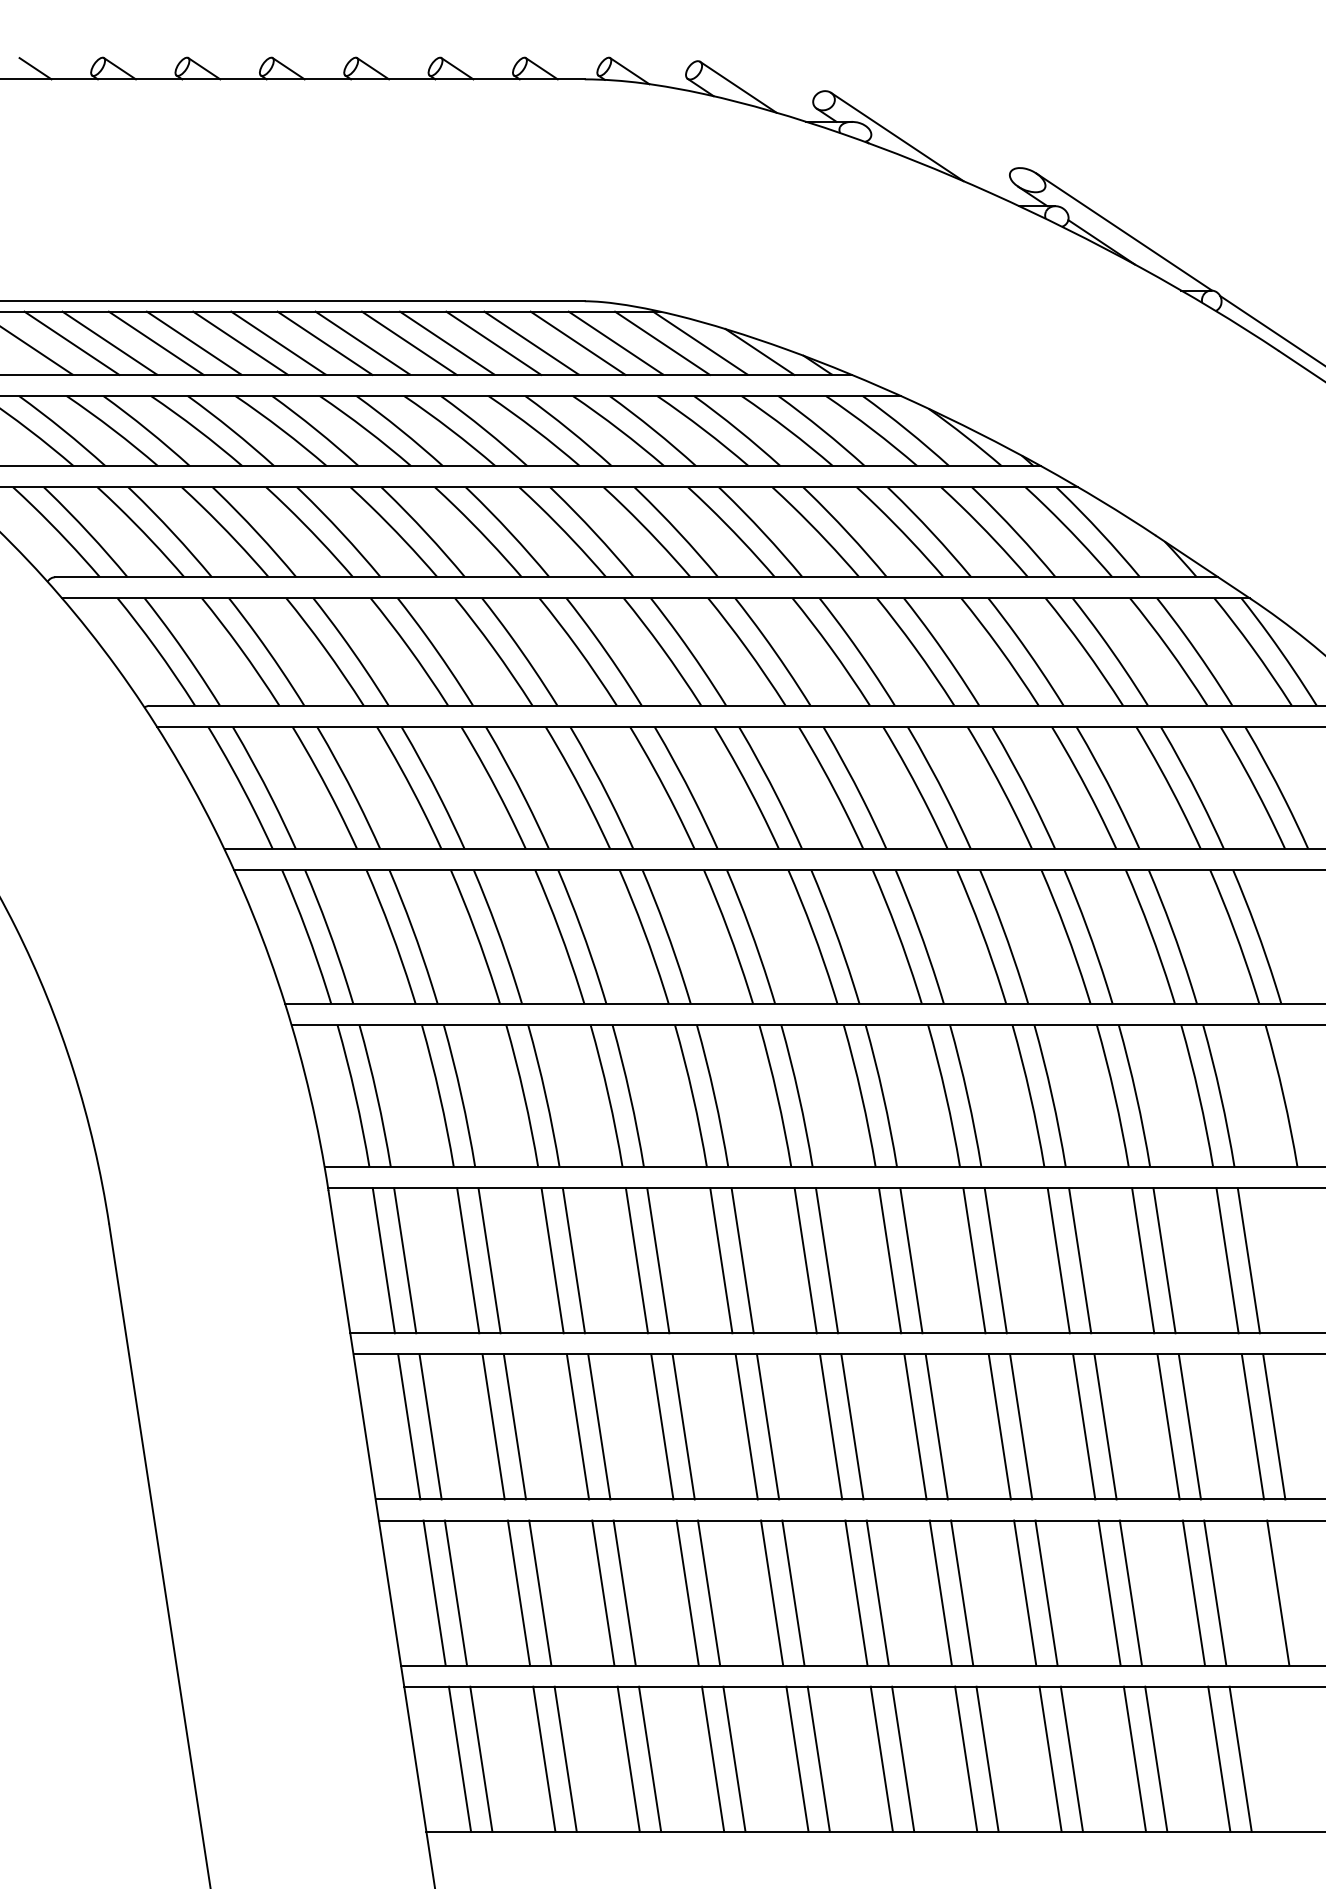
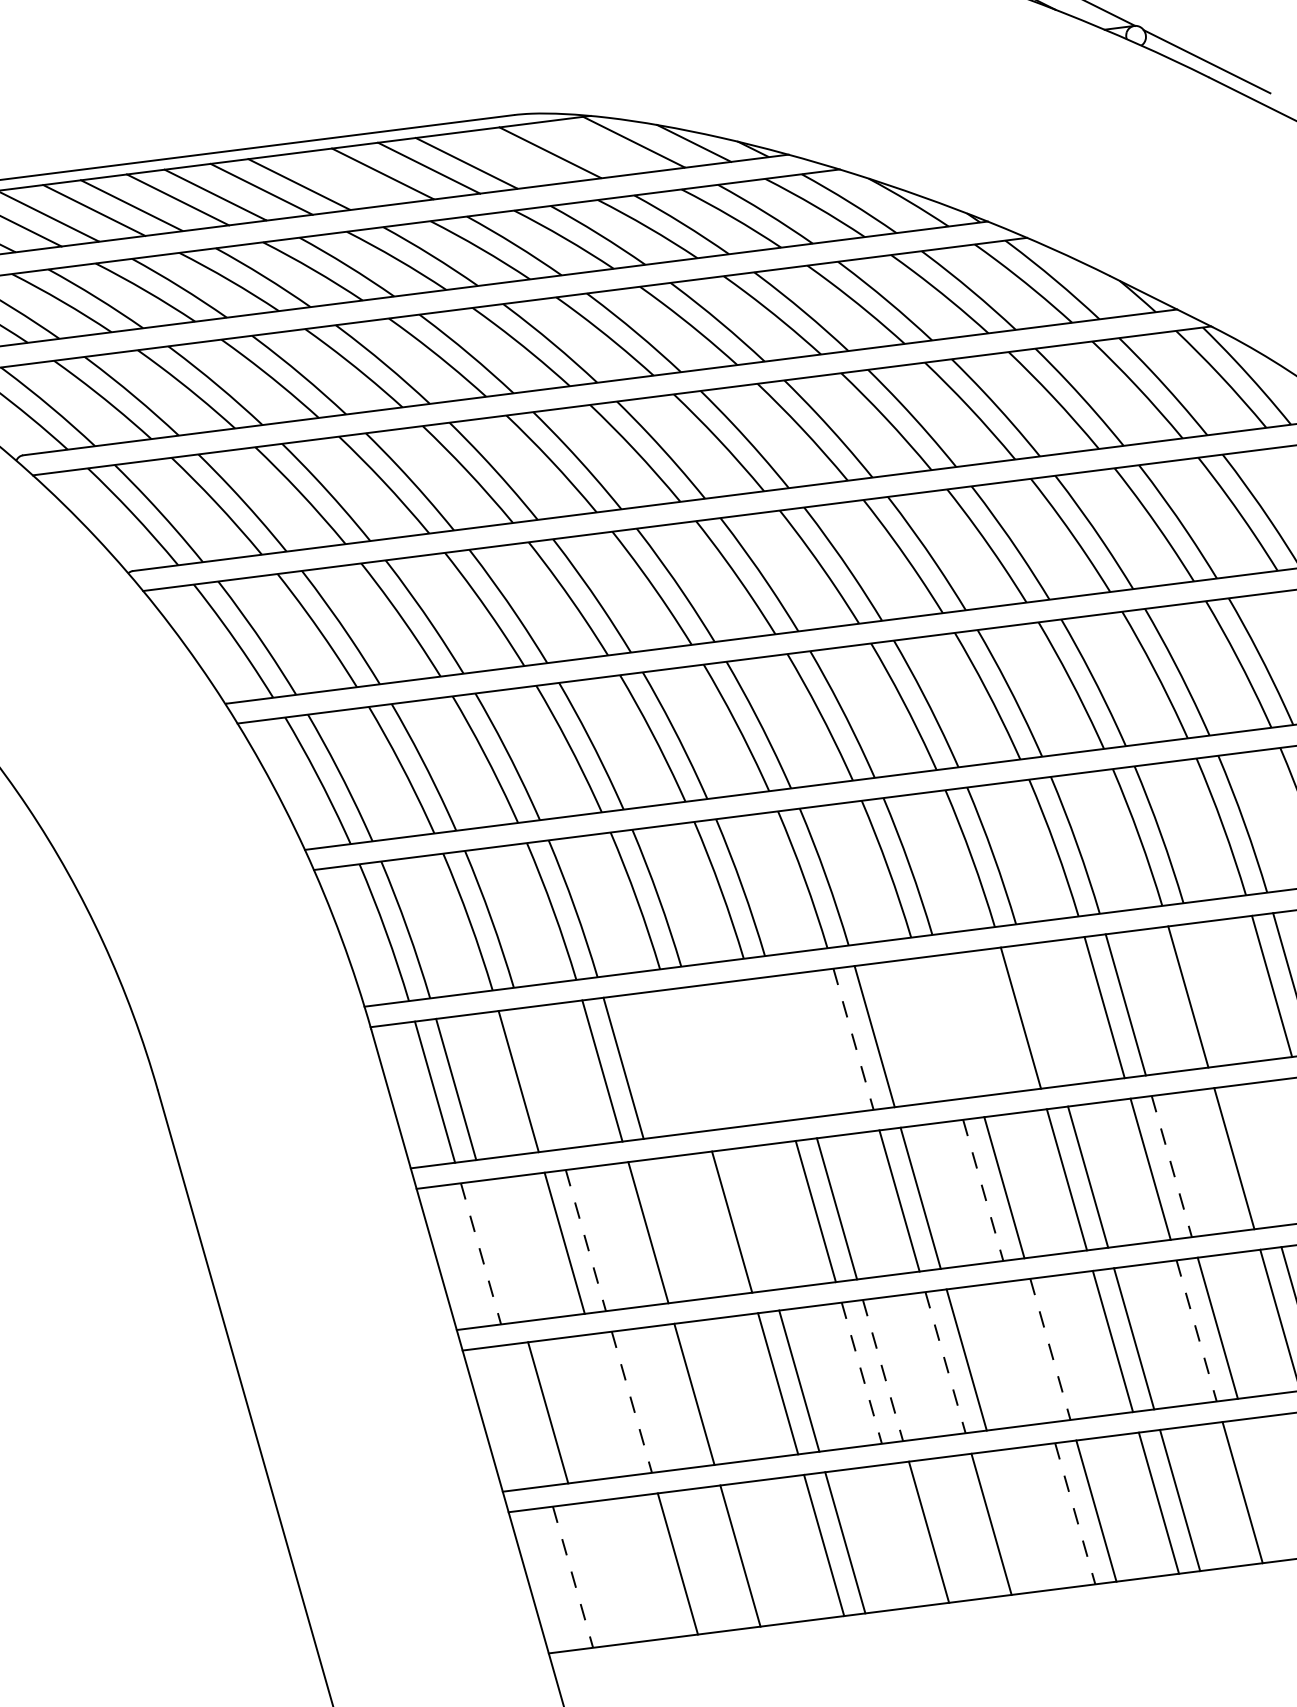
line: (409, 342) -> (345, 177), removed
line: (577, 342) -> (512, 156), removed
line: (662, 342) -> (596, 146), removed
line: (489, 1260) -> (539, 1078), removed
line: (636, 1260) -> (685, 1060), removed
line: (658, 1260) -> (707, 1057), removed
line: (721, 1260) -> (769, 1049), removed
line: (742, 1260) -> (790, 1046), removed
line: (890, 1260) -> (937, 1028), removed
line: (911, 1260) -> (958, 1025), removed
line: (995, 1260) -> (1041, 1015), removed
line: (1164, 1260) -> (1209, 994), removed
line: (805, 1261) -> (853, 1040), solid -> dashed
line: (430, 1426) -> (502, 1250), removed
line: (599, 1426) -> (669, 1229), removed
line: (683, 1426) -> (753, 1219), removed
line: (1189, 1426) -> (1255, 1155), removed
line: (409, 1427) -> (481, 1254), solid -> dashed
line: (515, 1427) -> (586, 1241), solid -> dashed
line: (915, 1427) -> (983, 1190), solid -> dashed
line: (1105, 1427) -> (1171, 1167), solid -> dashed
line: (434, 1592) -> (526, 1414), removed
line: (518, 1592) -> (610, 1404), removed
line: (624, 1592) -> (715, 1391), removed
line: (940, 1592) -> (1028, 1351), removed
line: (540, 1593) -> (632, 1402), solid -> dashed
line: (772, 1593) -> (862, 1373), solid -> dashed
line: (793, 1593) -> (883, 1370), solid -> dashed
line: (856, 1593) -> (945, 1363), solid -> dashed
line: (962, 1593) -> (1050, 1349), solid -> dashed
line: (1109, 1593) -> (1196, 1331), solid -> dashed
line: (481, 1758) -> (594, 1573), removed
line: (544, 1758) -> (656, 1565), removed
line: (650, 1758) -> (761, 1552), removed
line: (797, 1758) -> (907, 1534), removed
line: (903, 1758) -> (1012, 1520), removed
line: (1156, 1758) -> (1263, 1489), removed
line: (460, 1759) -> (573, 1577), solid -> dashed
line: (966, 1759) -> (1075, 1513), solid -> dashed

